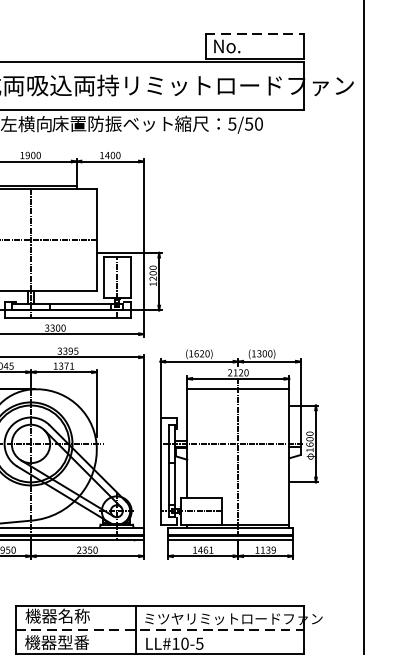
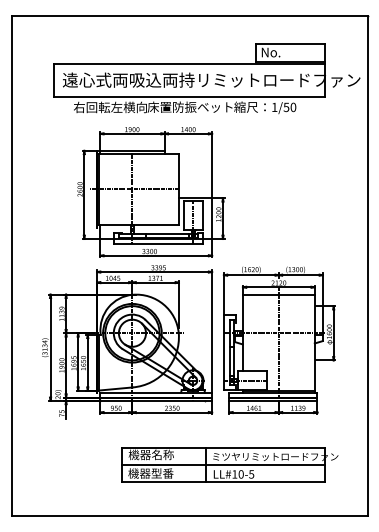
line: (254, 33) -> (290, 43), dashed -> solid
text: (232, 124) -> (274, 107), 5/50 -> 1/50
line: (159, 629) -> (223, 464), dashed -> solid

